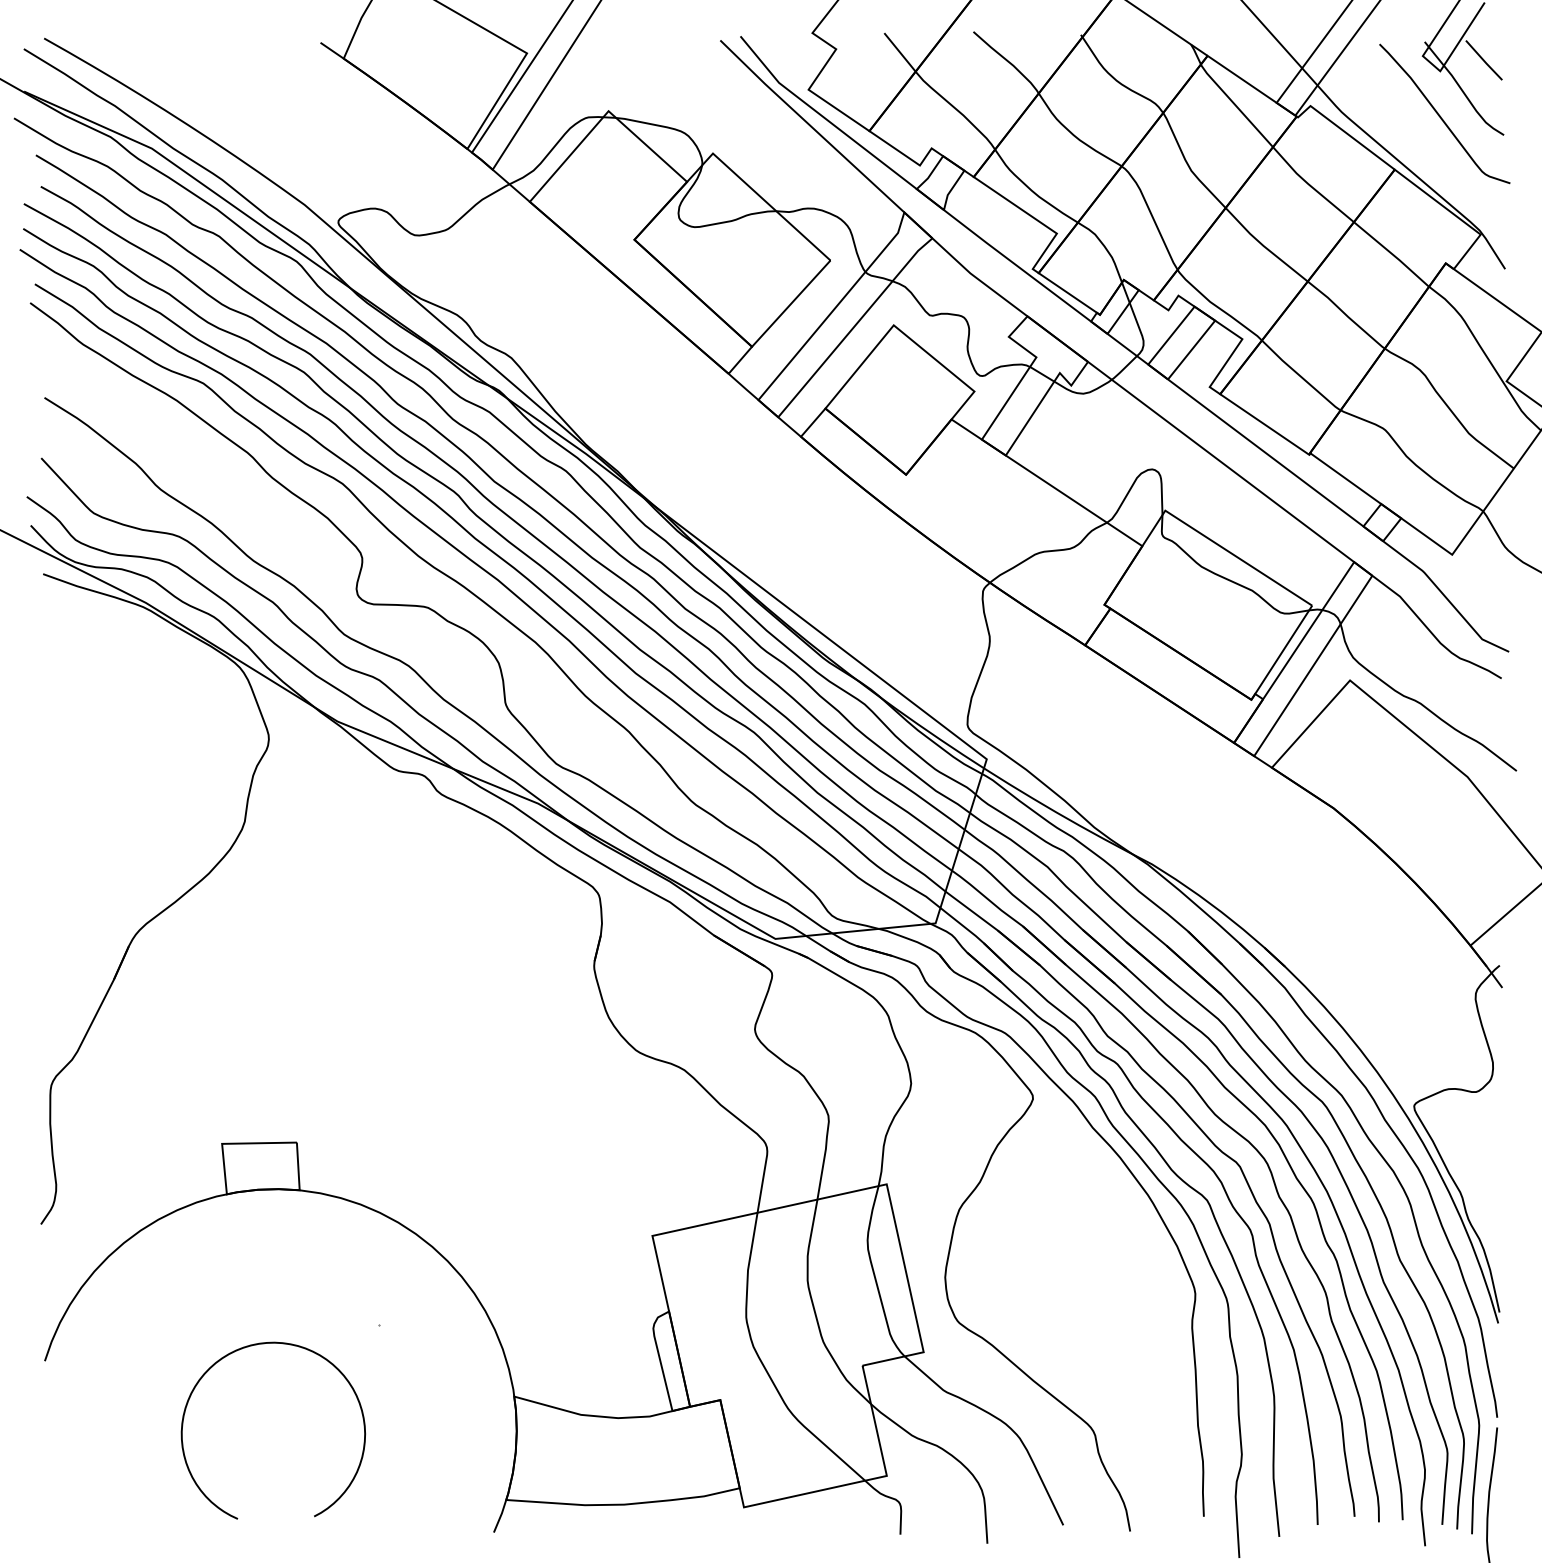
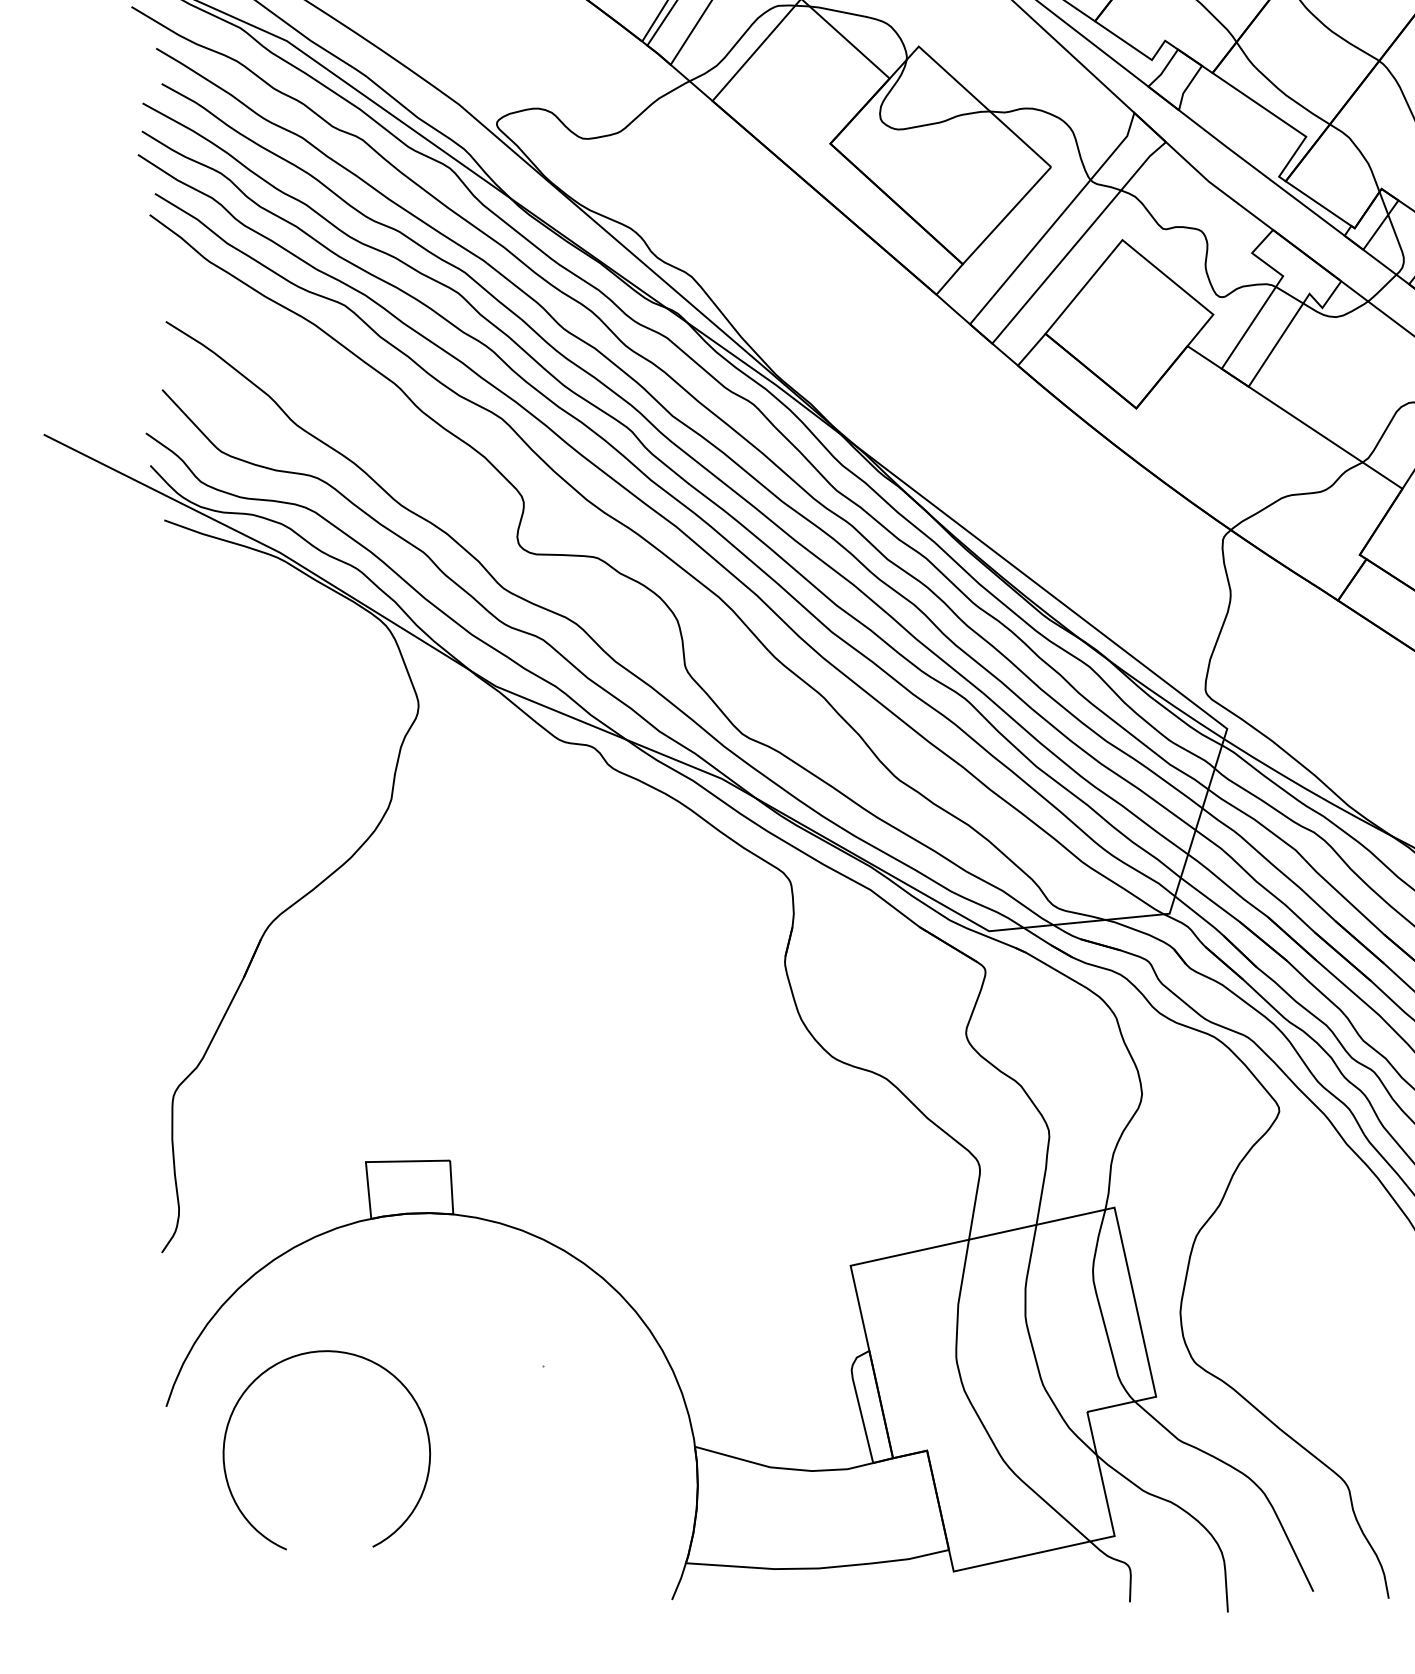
curve: (264, 1344) -> (316, 1353), moved

